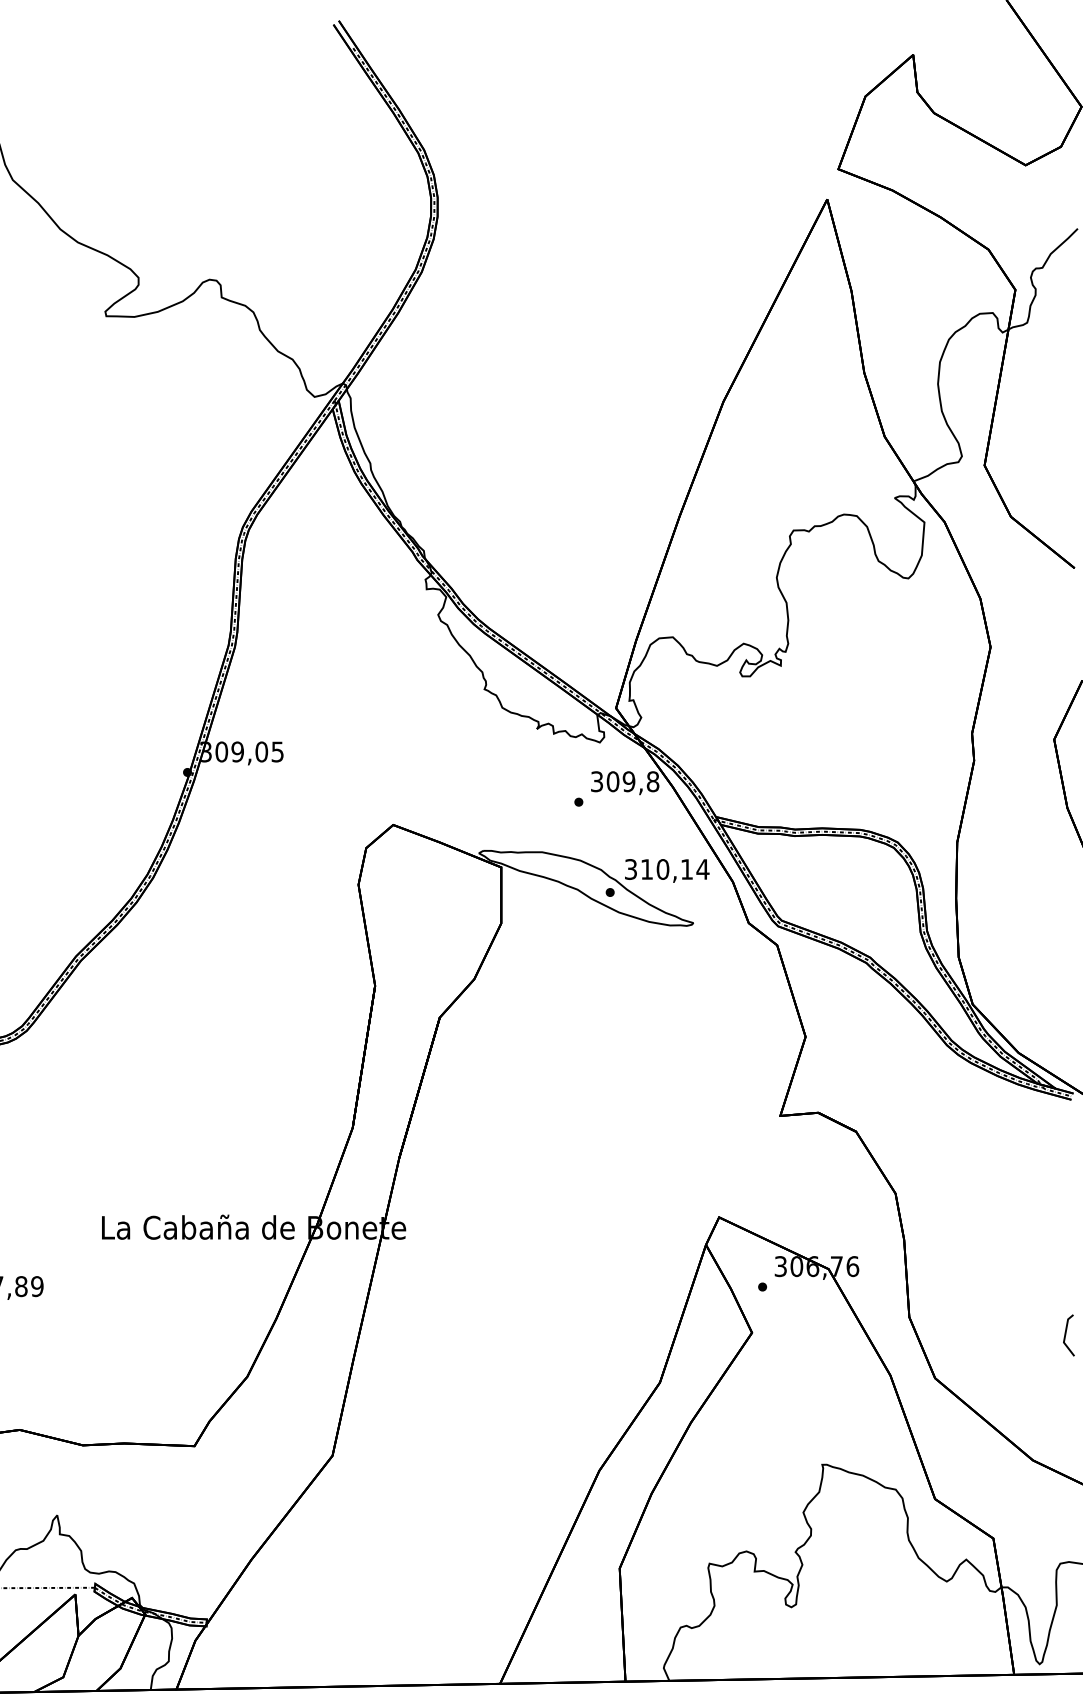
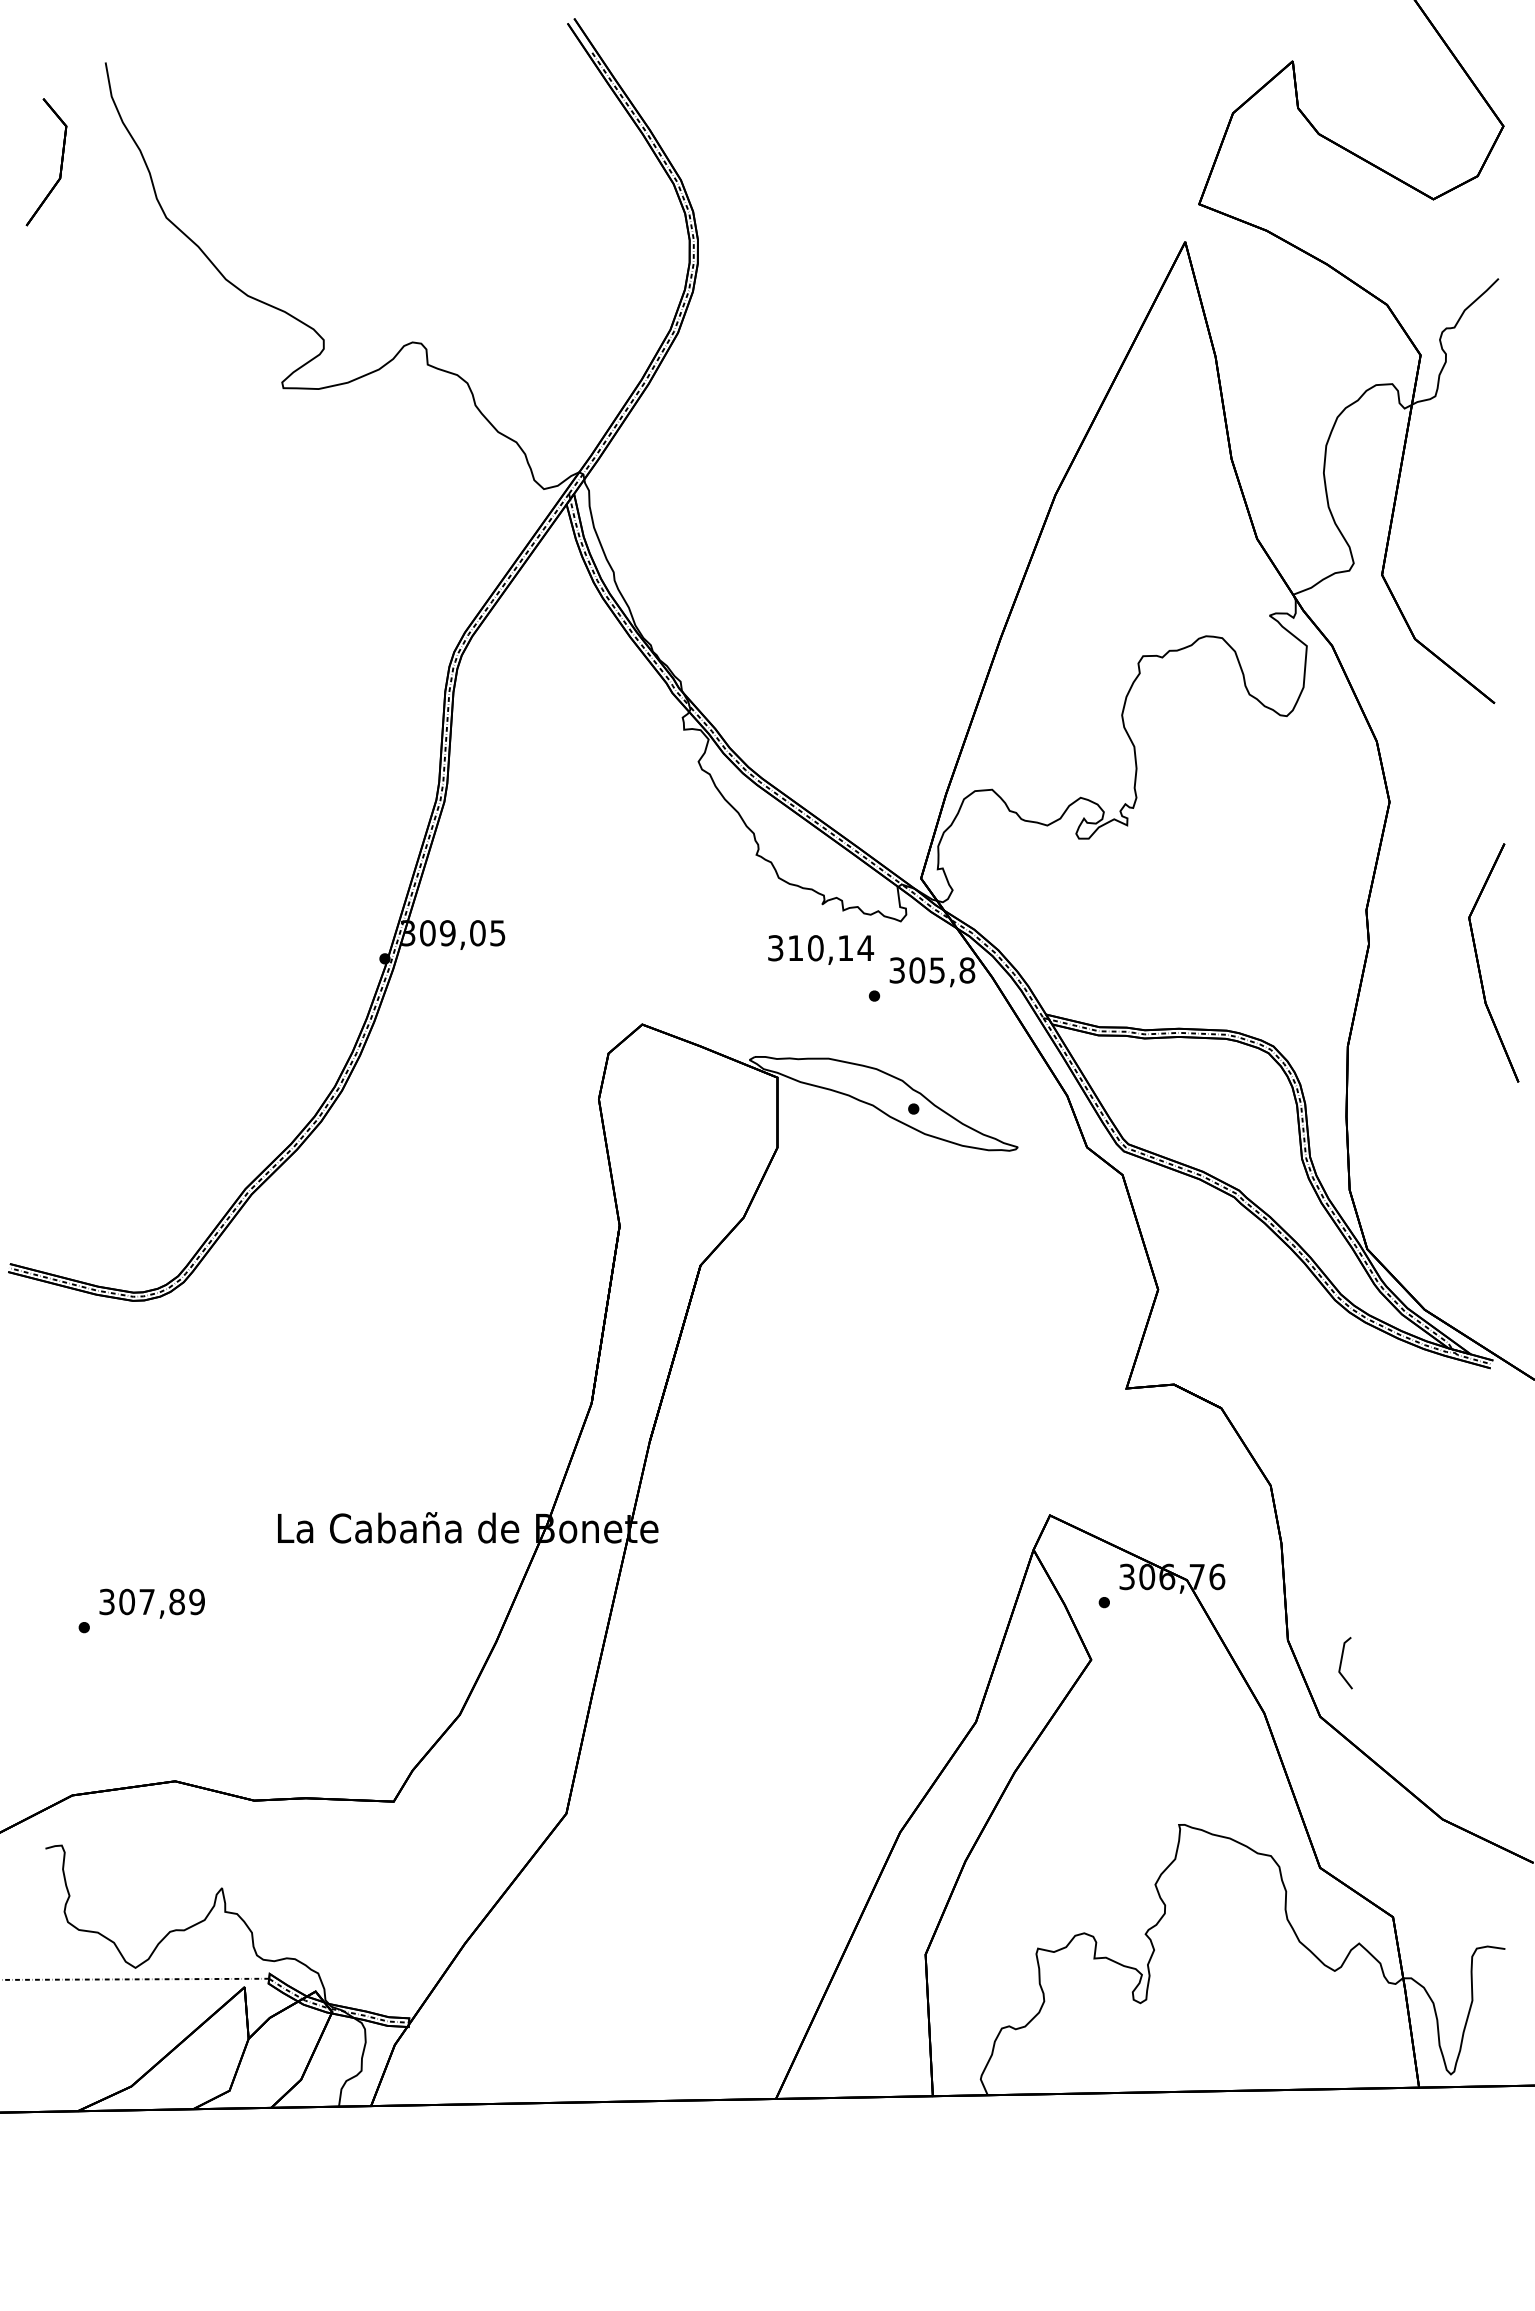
text: (629, 781) -> (937, 970), 309,8 -> 305,8
text: (667, 870) -> (821, 949), moved
line: (1066, 1334) -> (1342, 1661), moved

